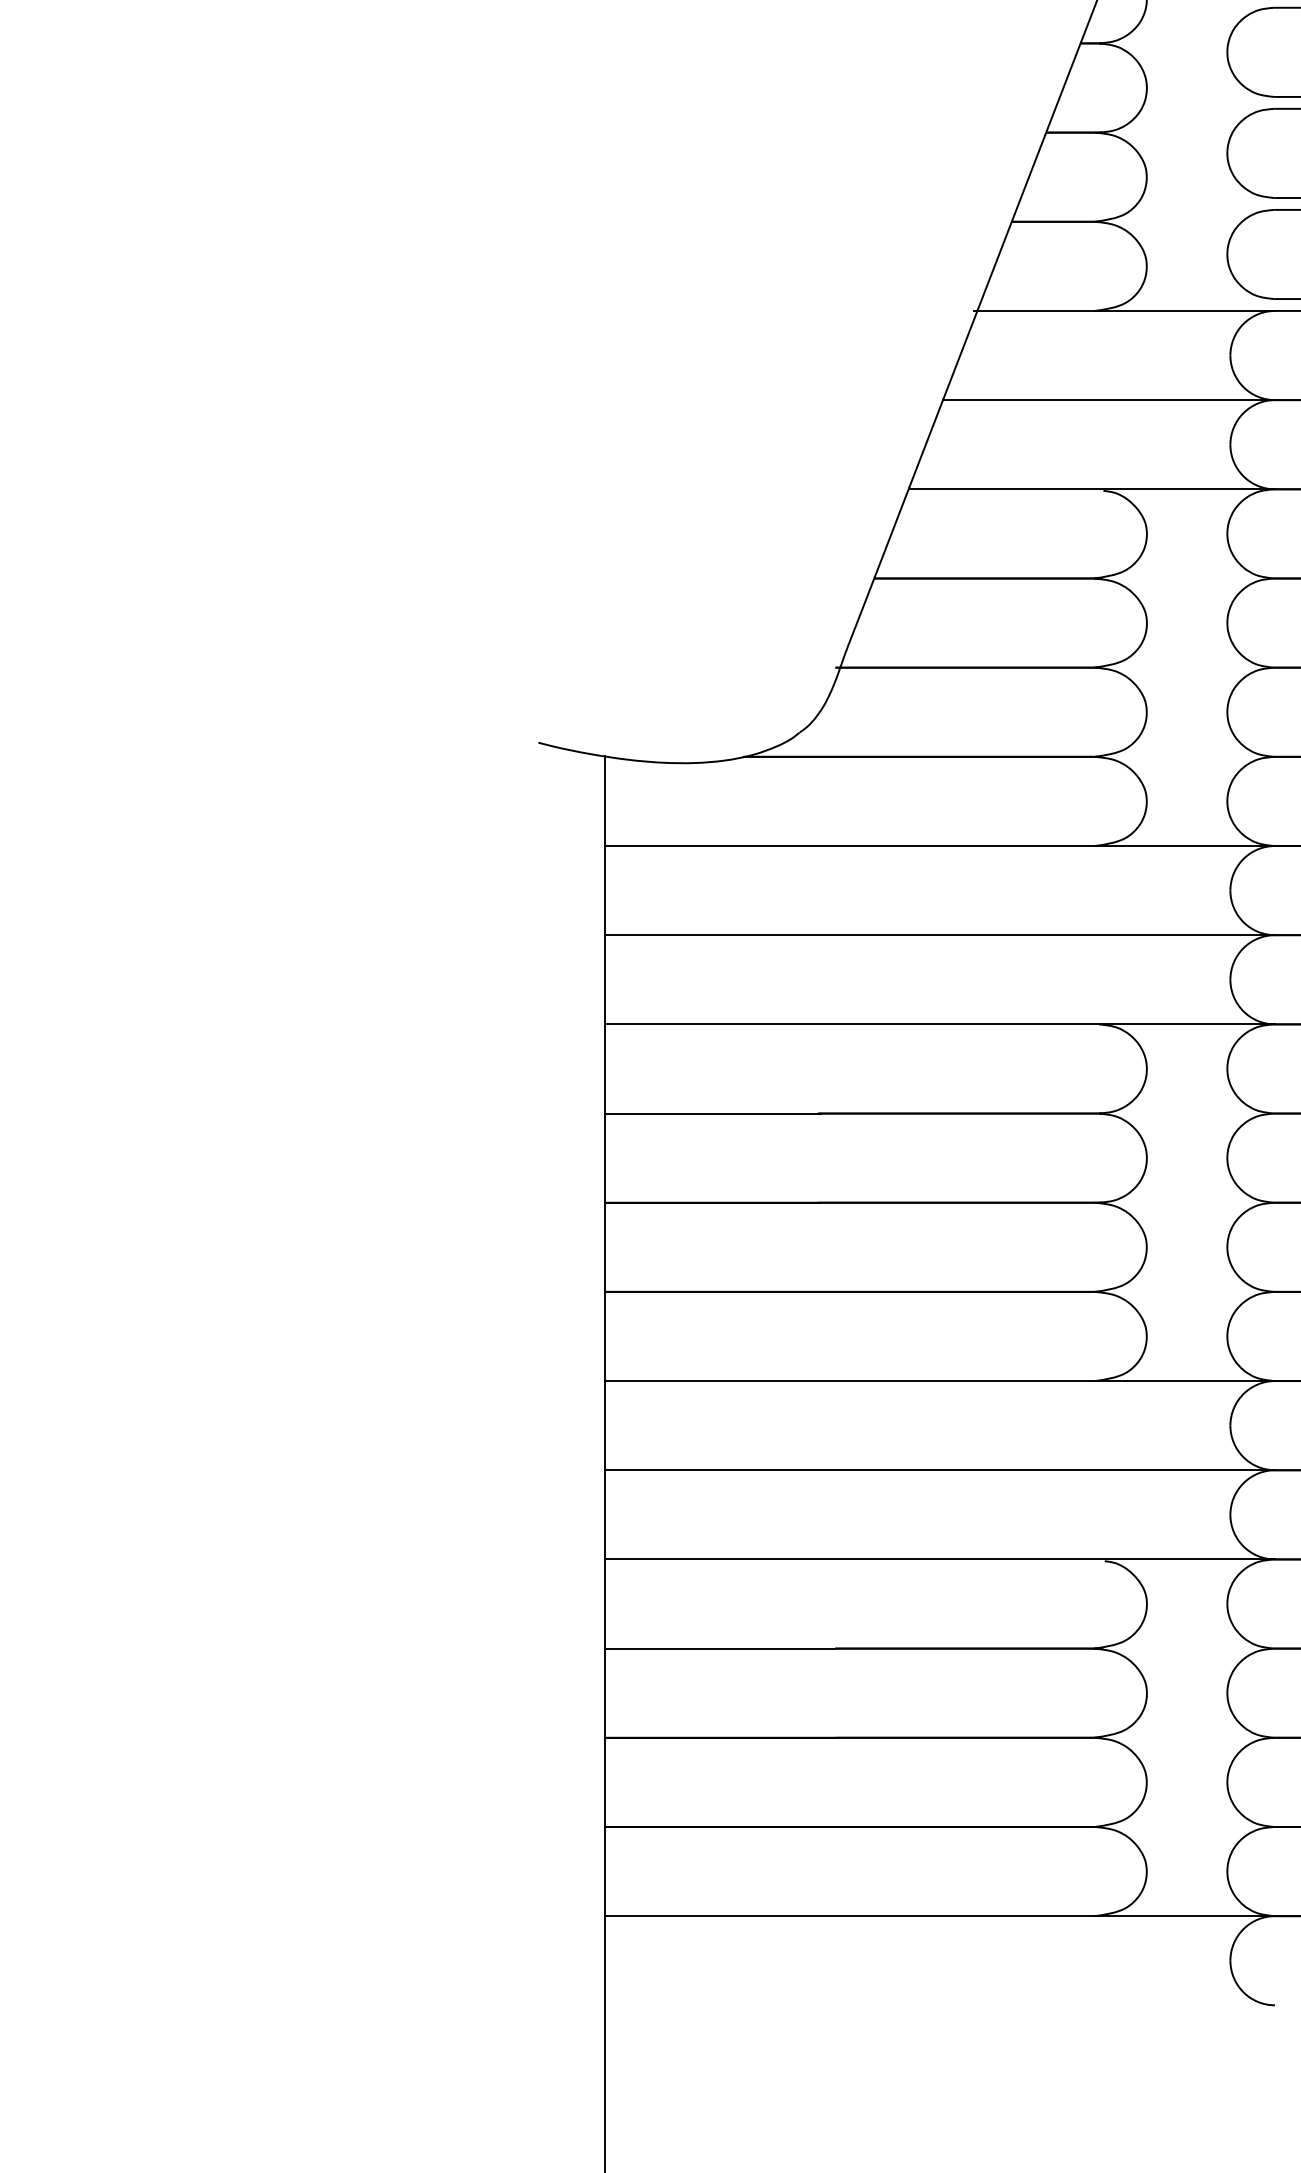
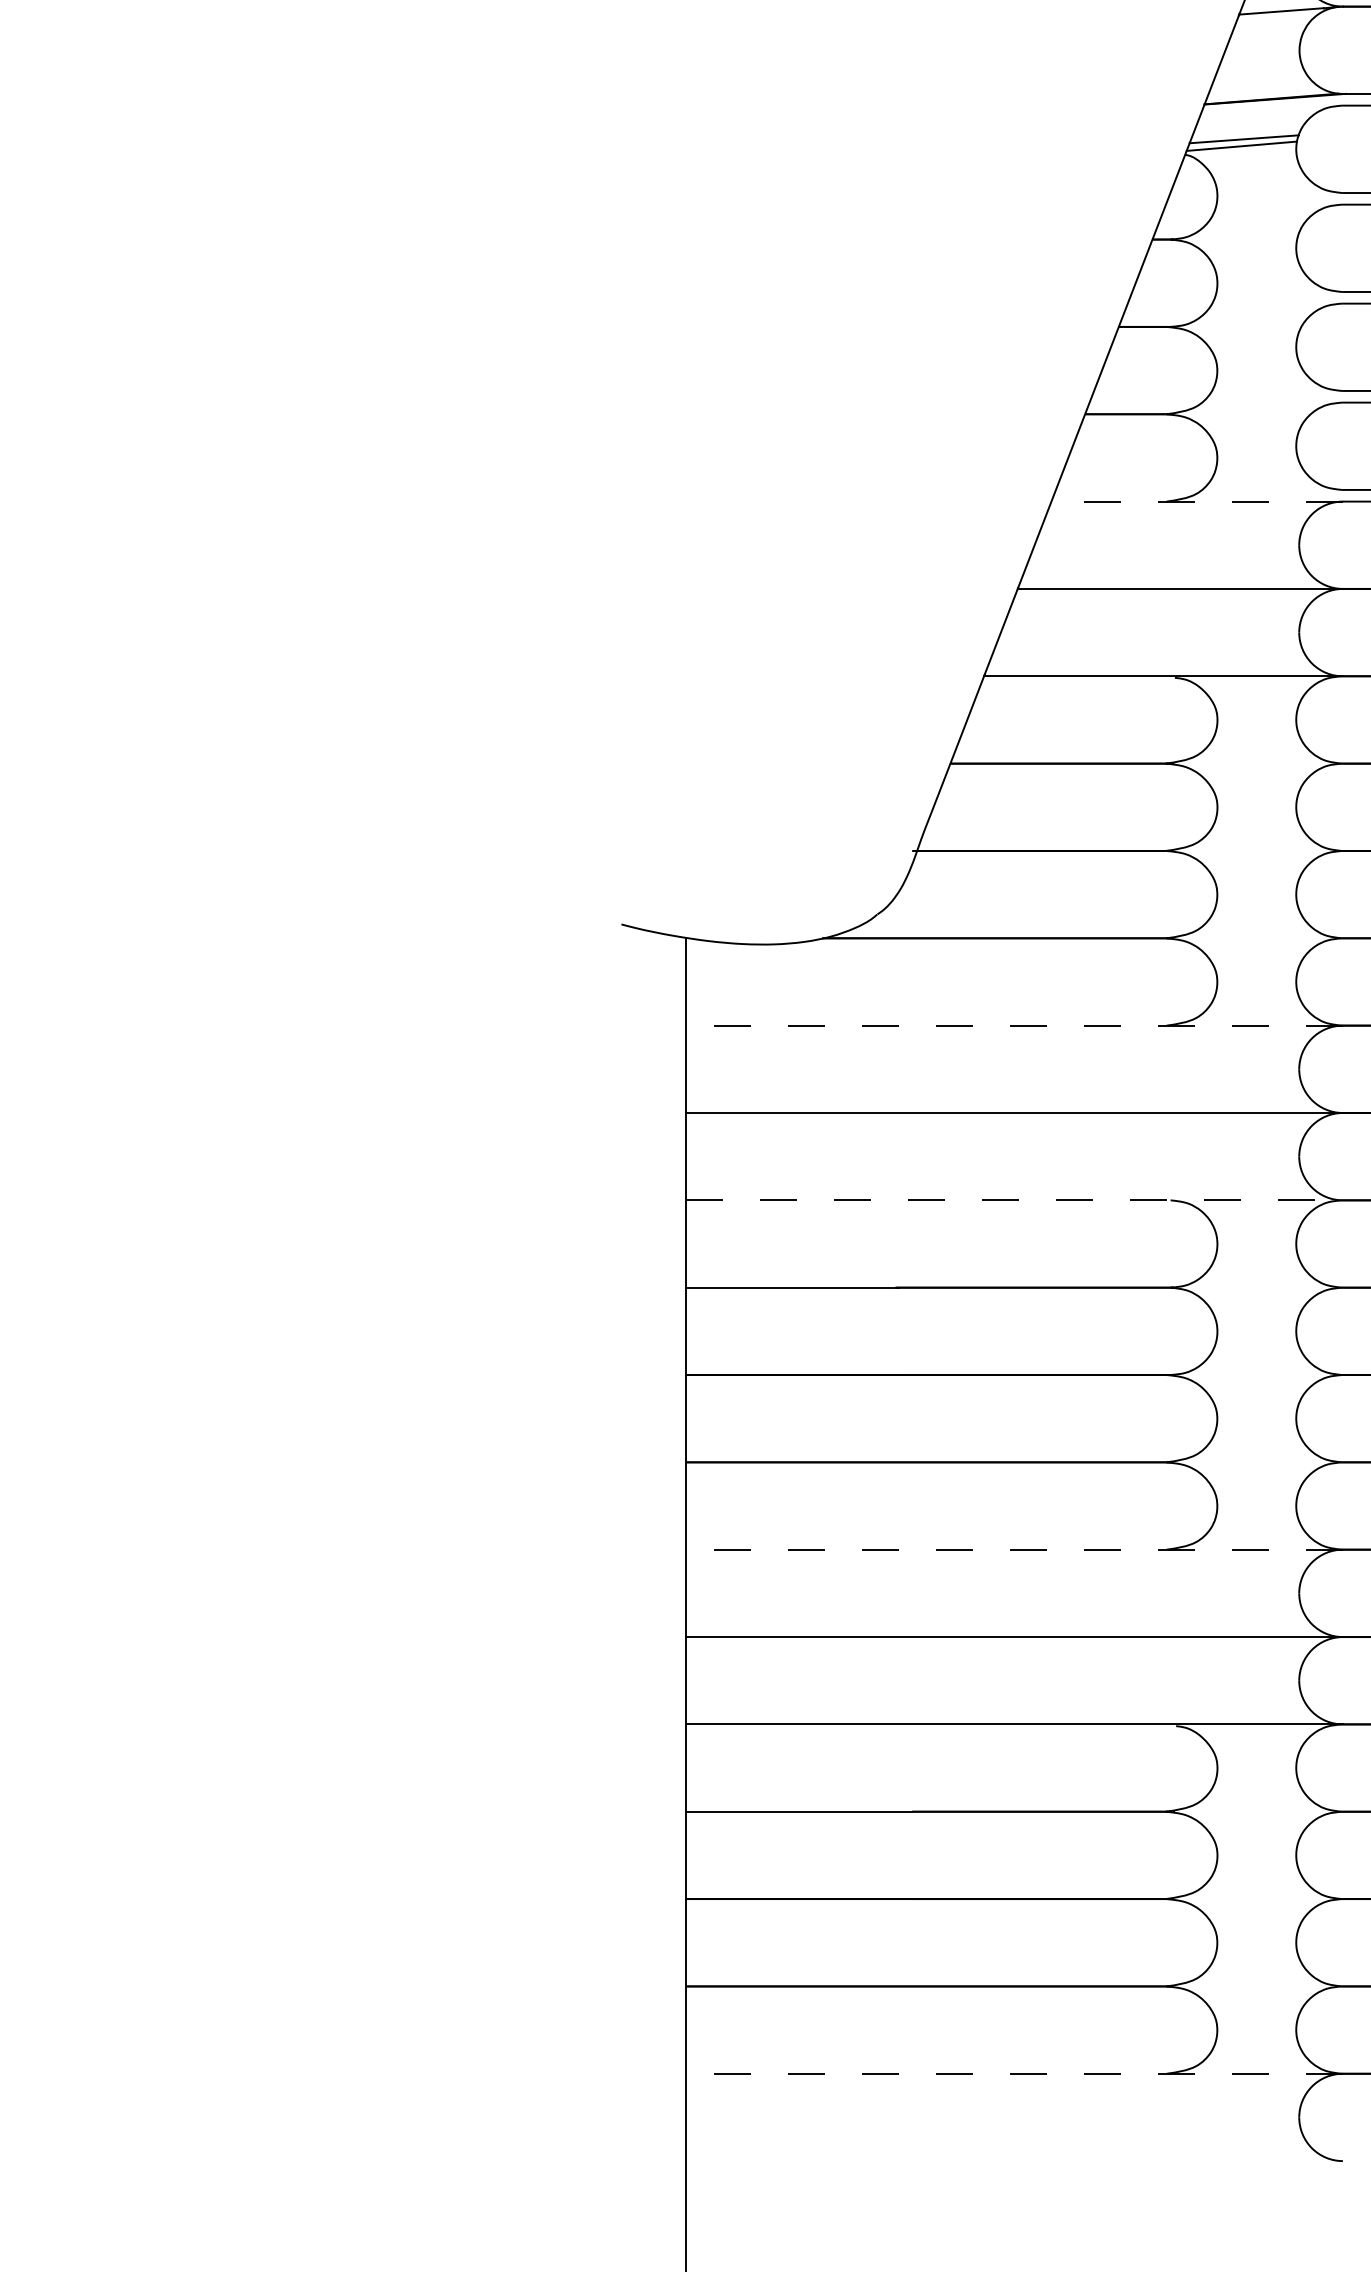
line: (1124, 310) -> (1195, 501), solid -> dashed
line: (939, 845) -> (1014, 1025), solid -> dashed
line: (940, 1024) -> (1015, 1200), solid -> dashed
line: (939, 1380) -> (1014, 1549), solid -> dashed
line: (939, 1915) -> (1014, 2073), solid -> dashed

